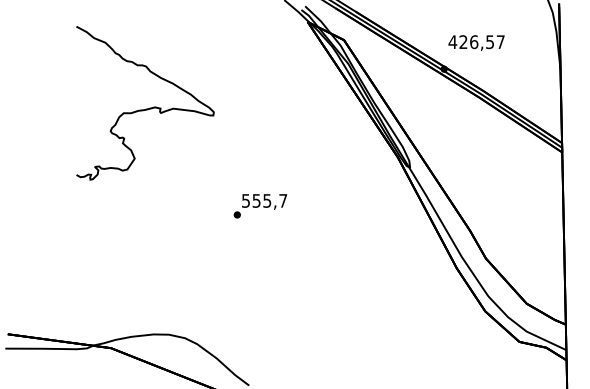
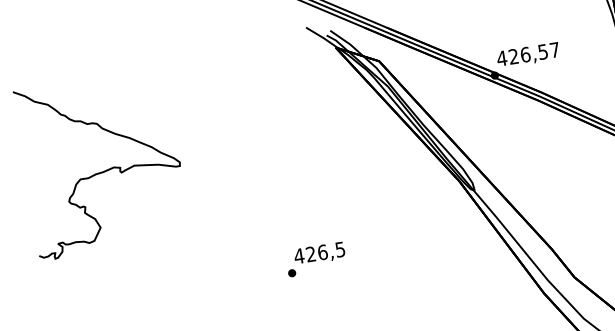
text: (476, 42) -> (528, 54), moved
curve: (146, 108) -> (104, 170), moved
text: (264, 200) -> (319, 252), 555,7 -> 426,5

